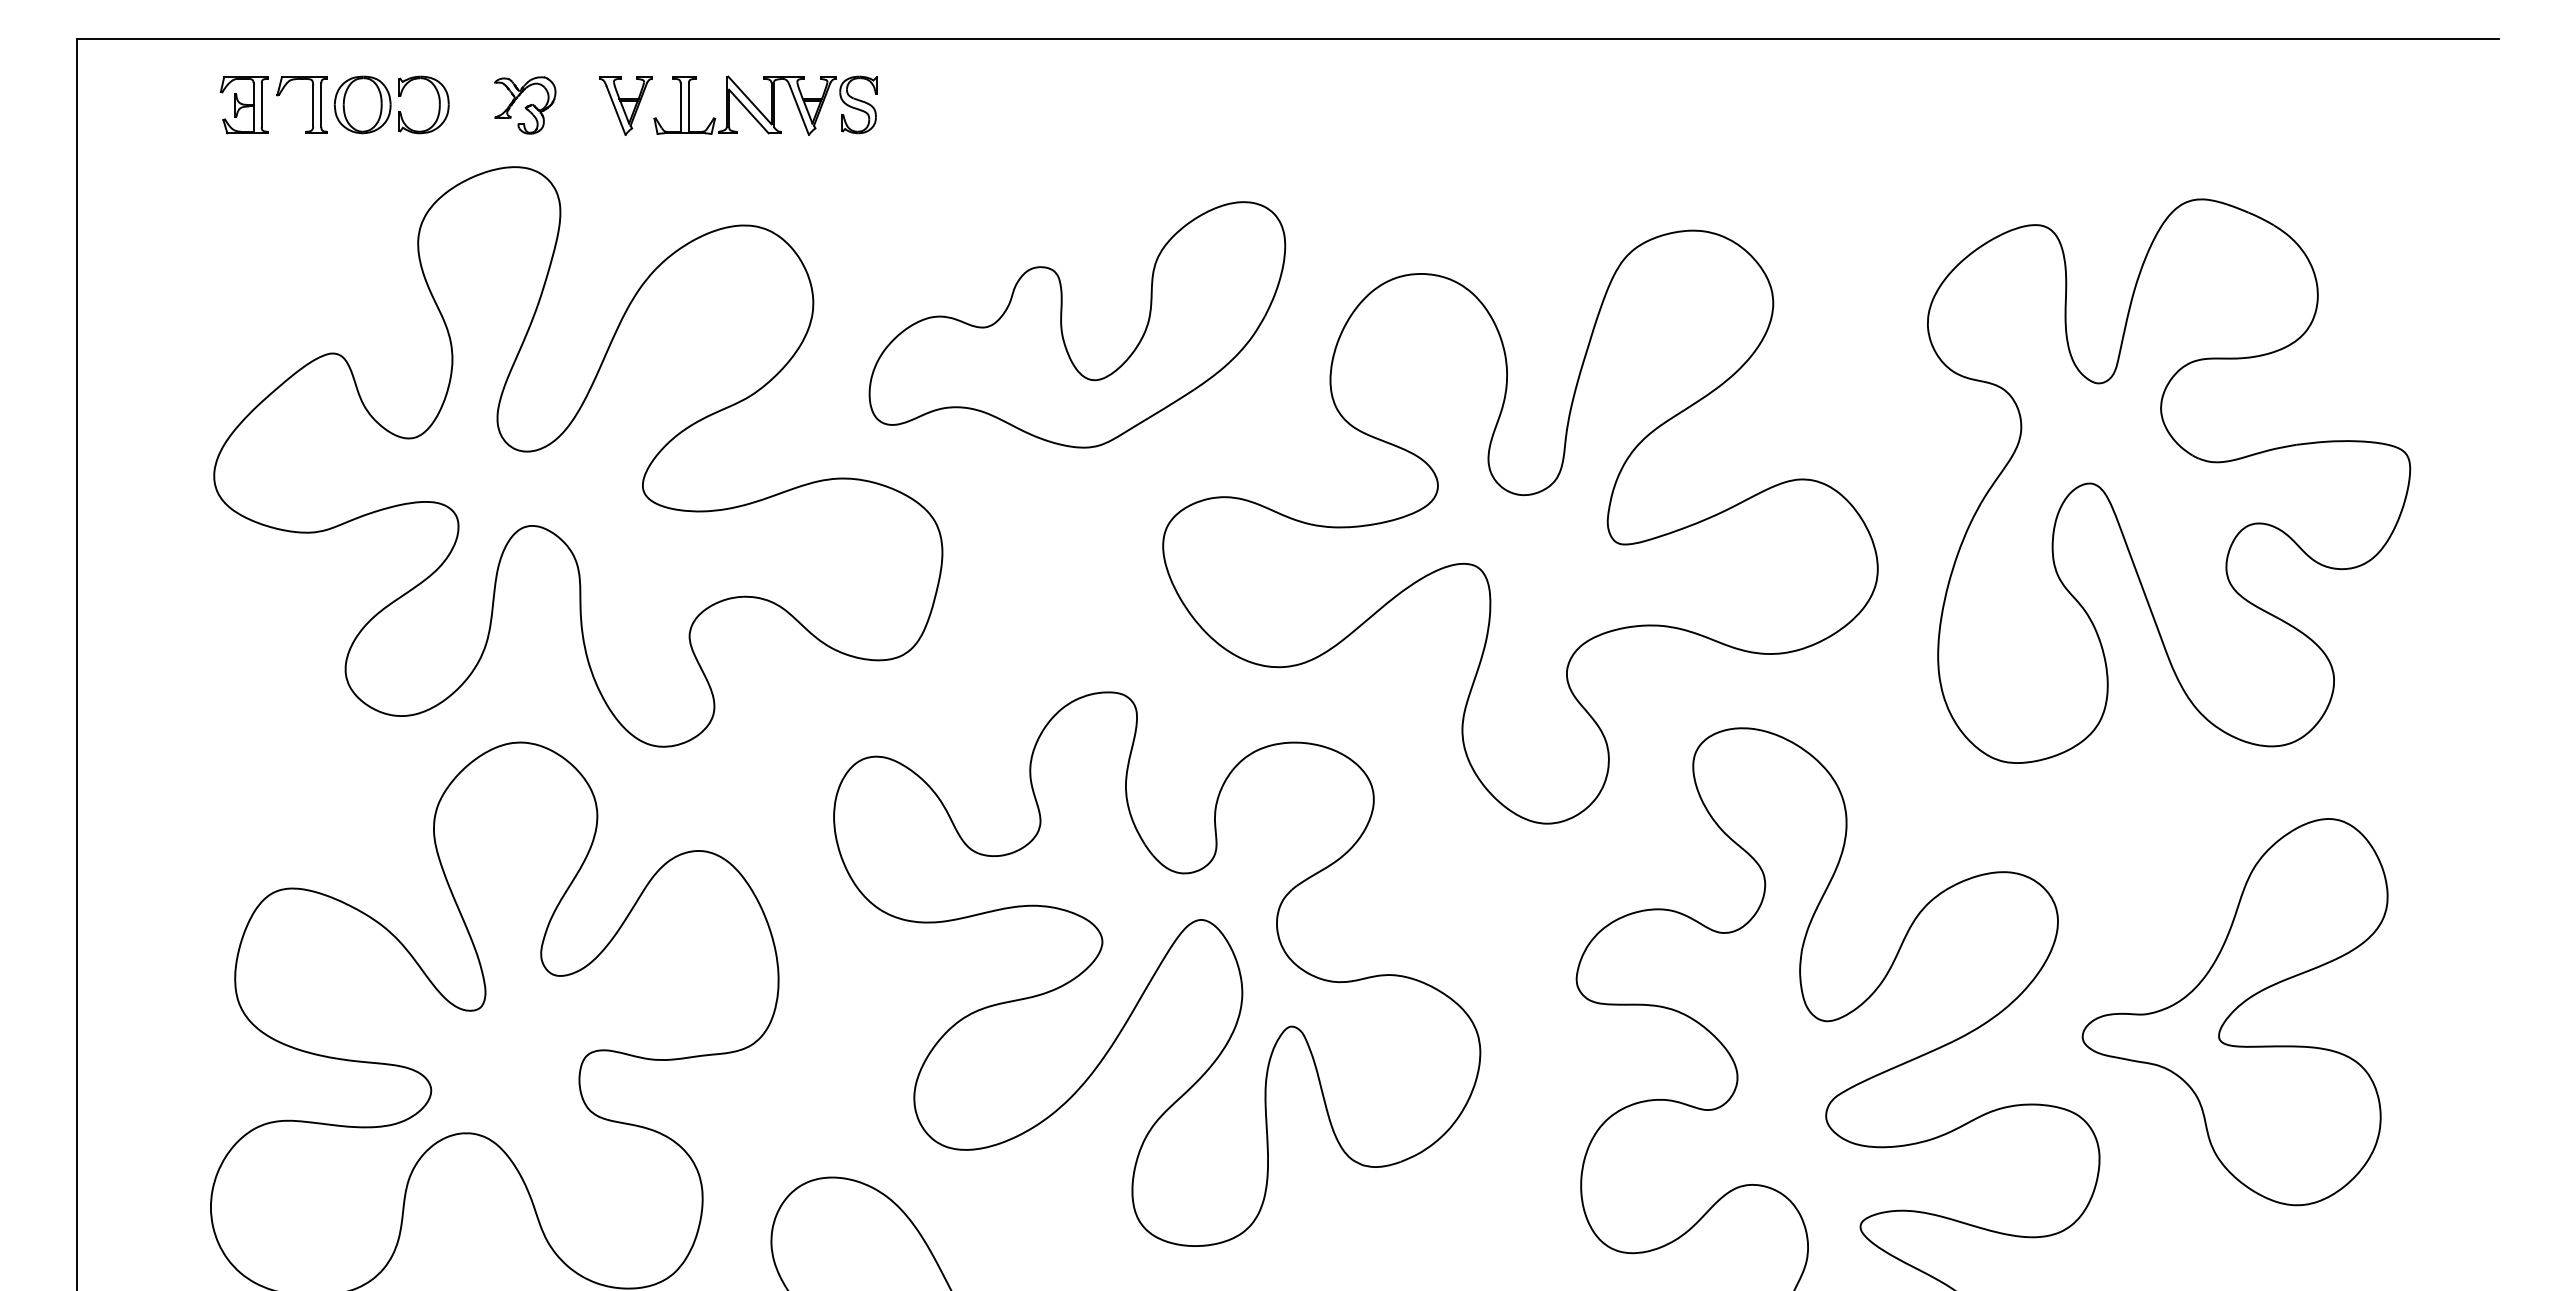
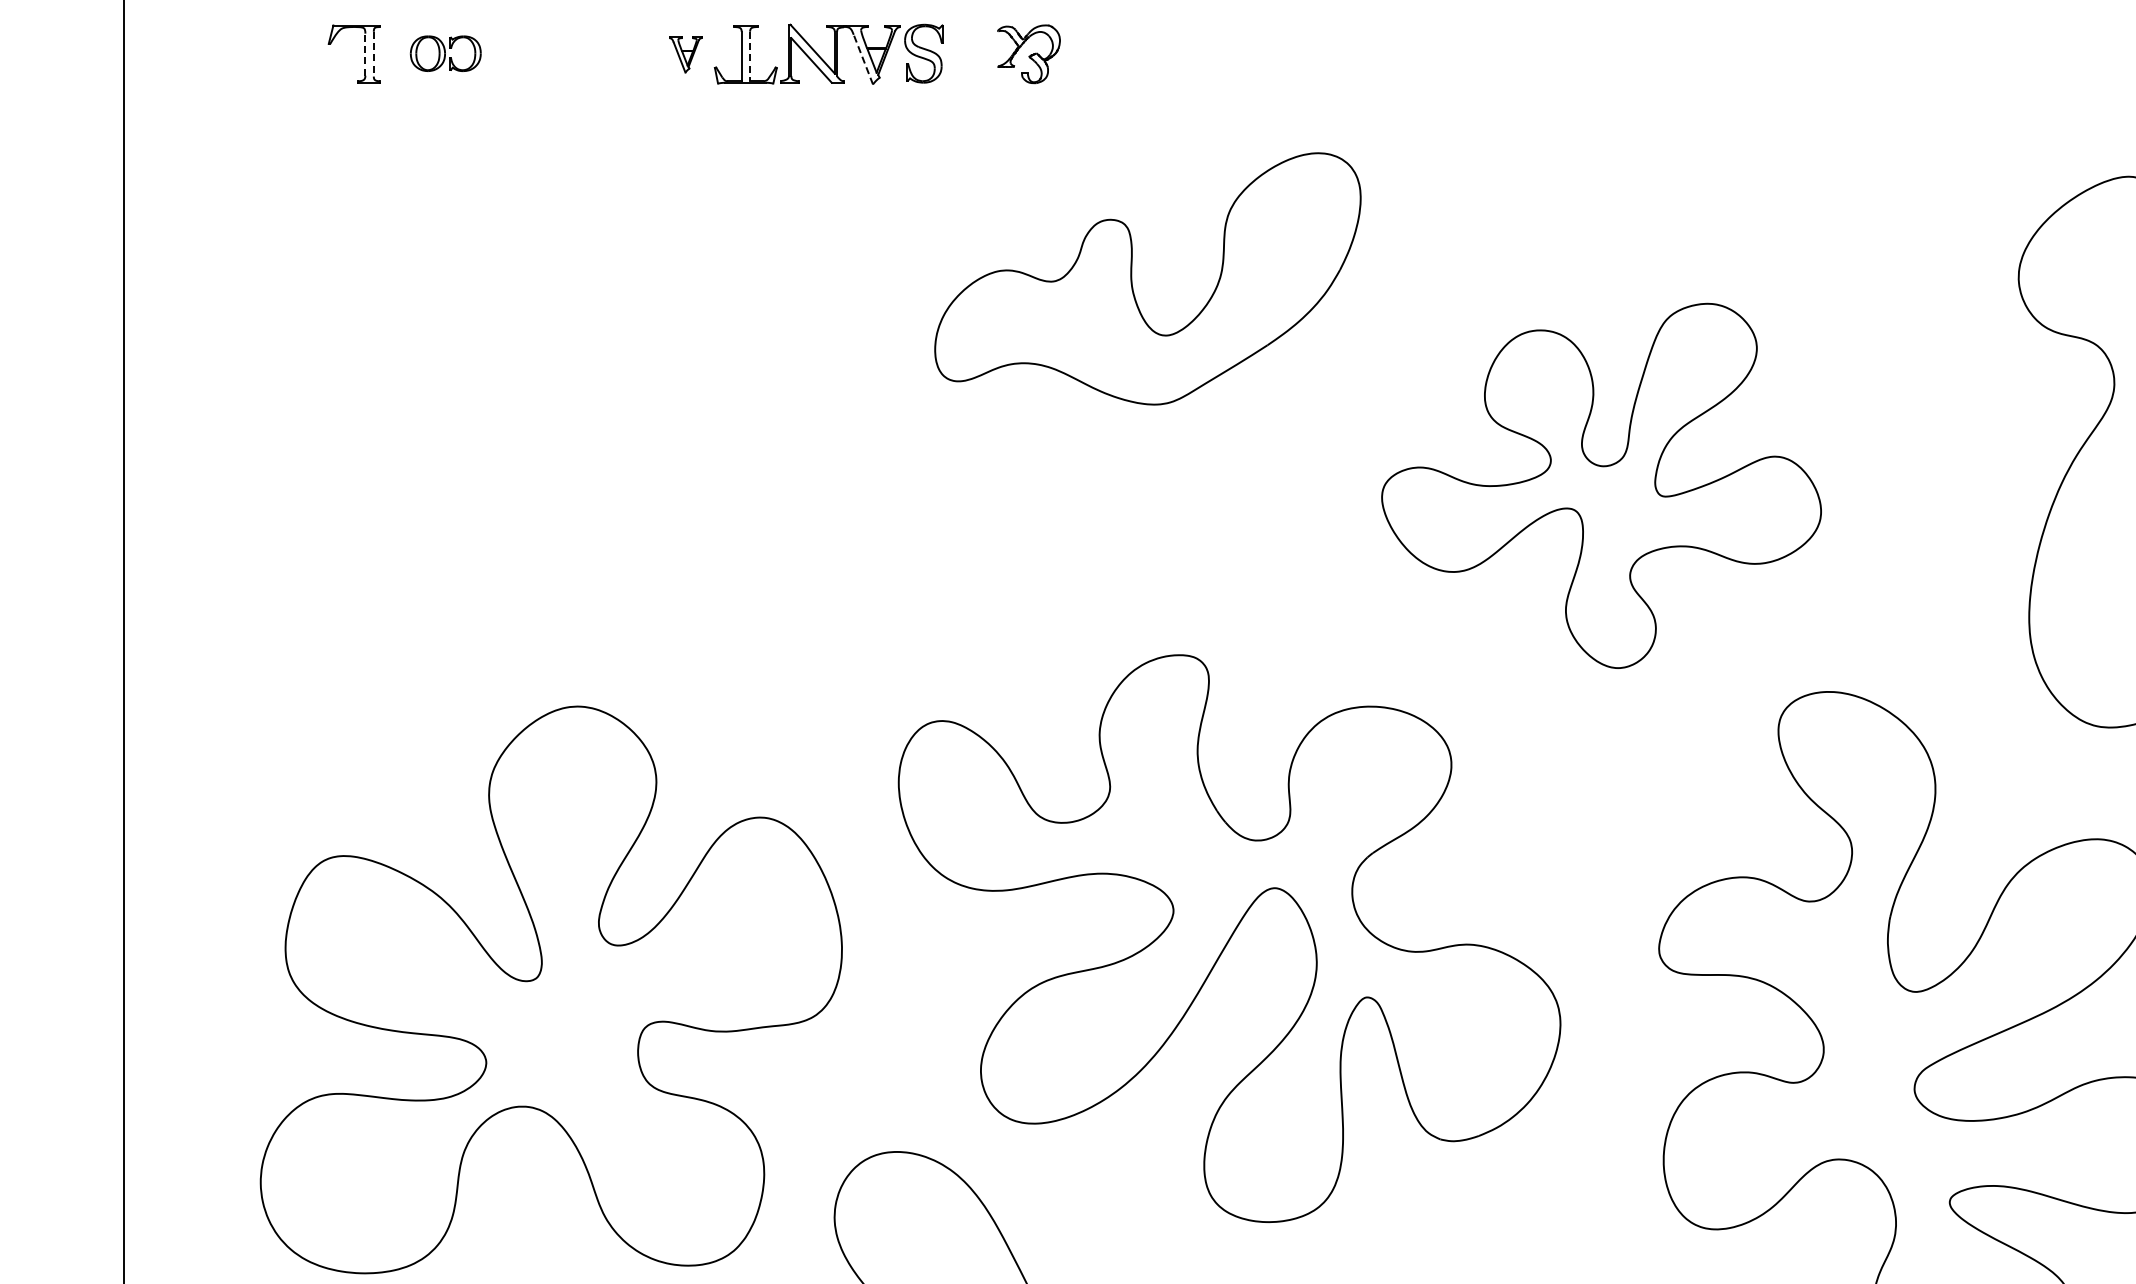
part: (391, 104) -> (445, 53), size x0.6
part: (243, 105) -> (294, 54), removed
line: (313, 105) -> (365, 54), solid -> dashed
line: (321, 105) -> (373, 54), solid -> dashed
part: (525, 105) -> (1029, 54), moved
part: (625, 105) -> (685, 54), size x0.6
line: (688, 108) -> (749, 57), solid -> dashed
line: (799, 110) -> (863, 59), solid -> dashed
part: (578, 456) -> (637, 413), removed
part: (1520, 526) -> (1601, 485), size x0.6

